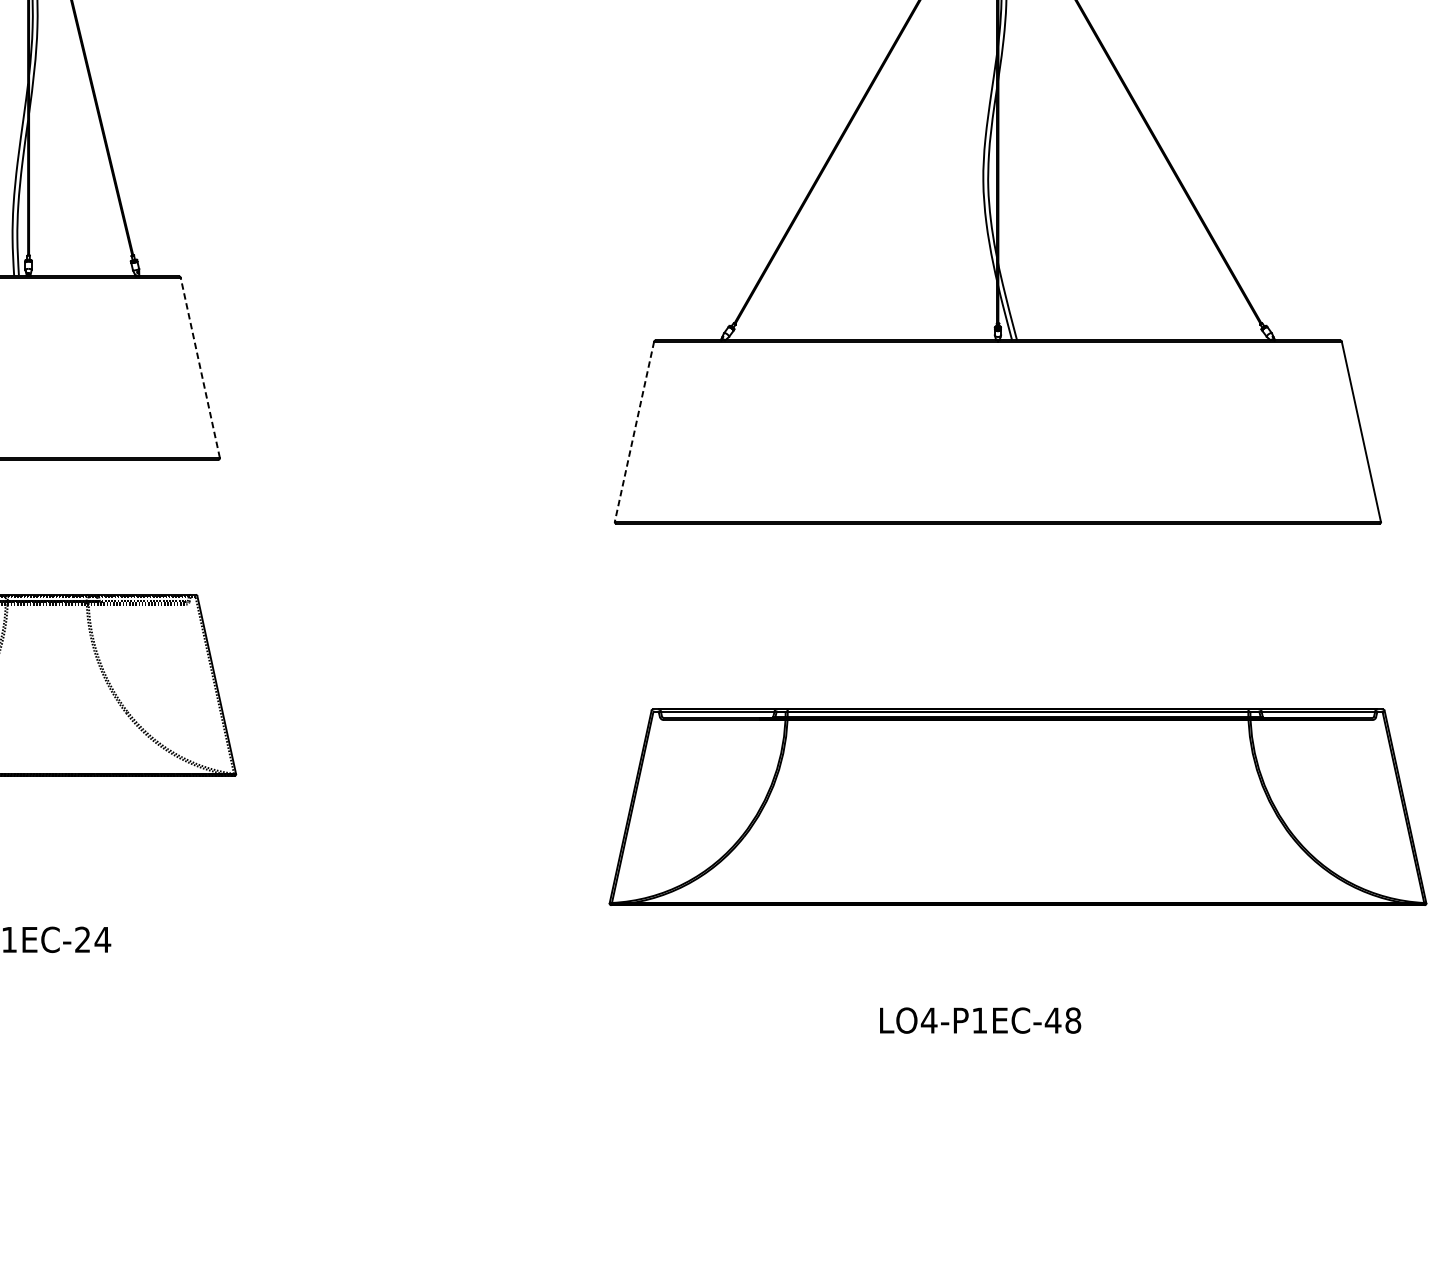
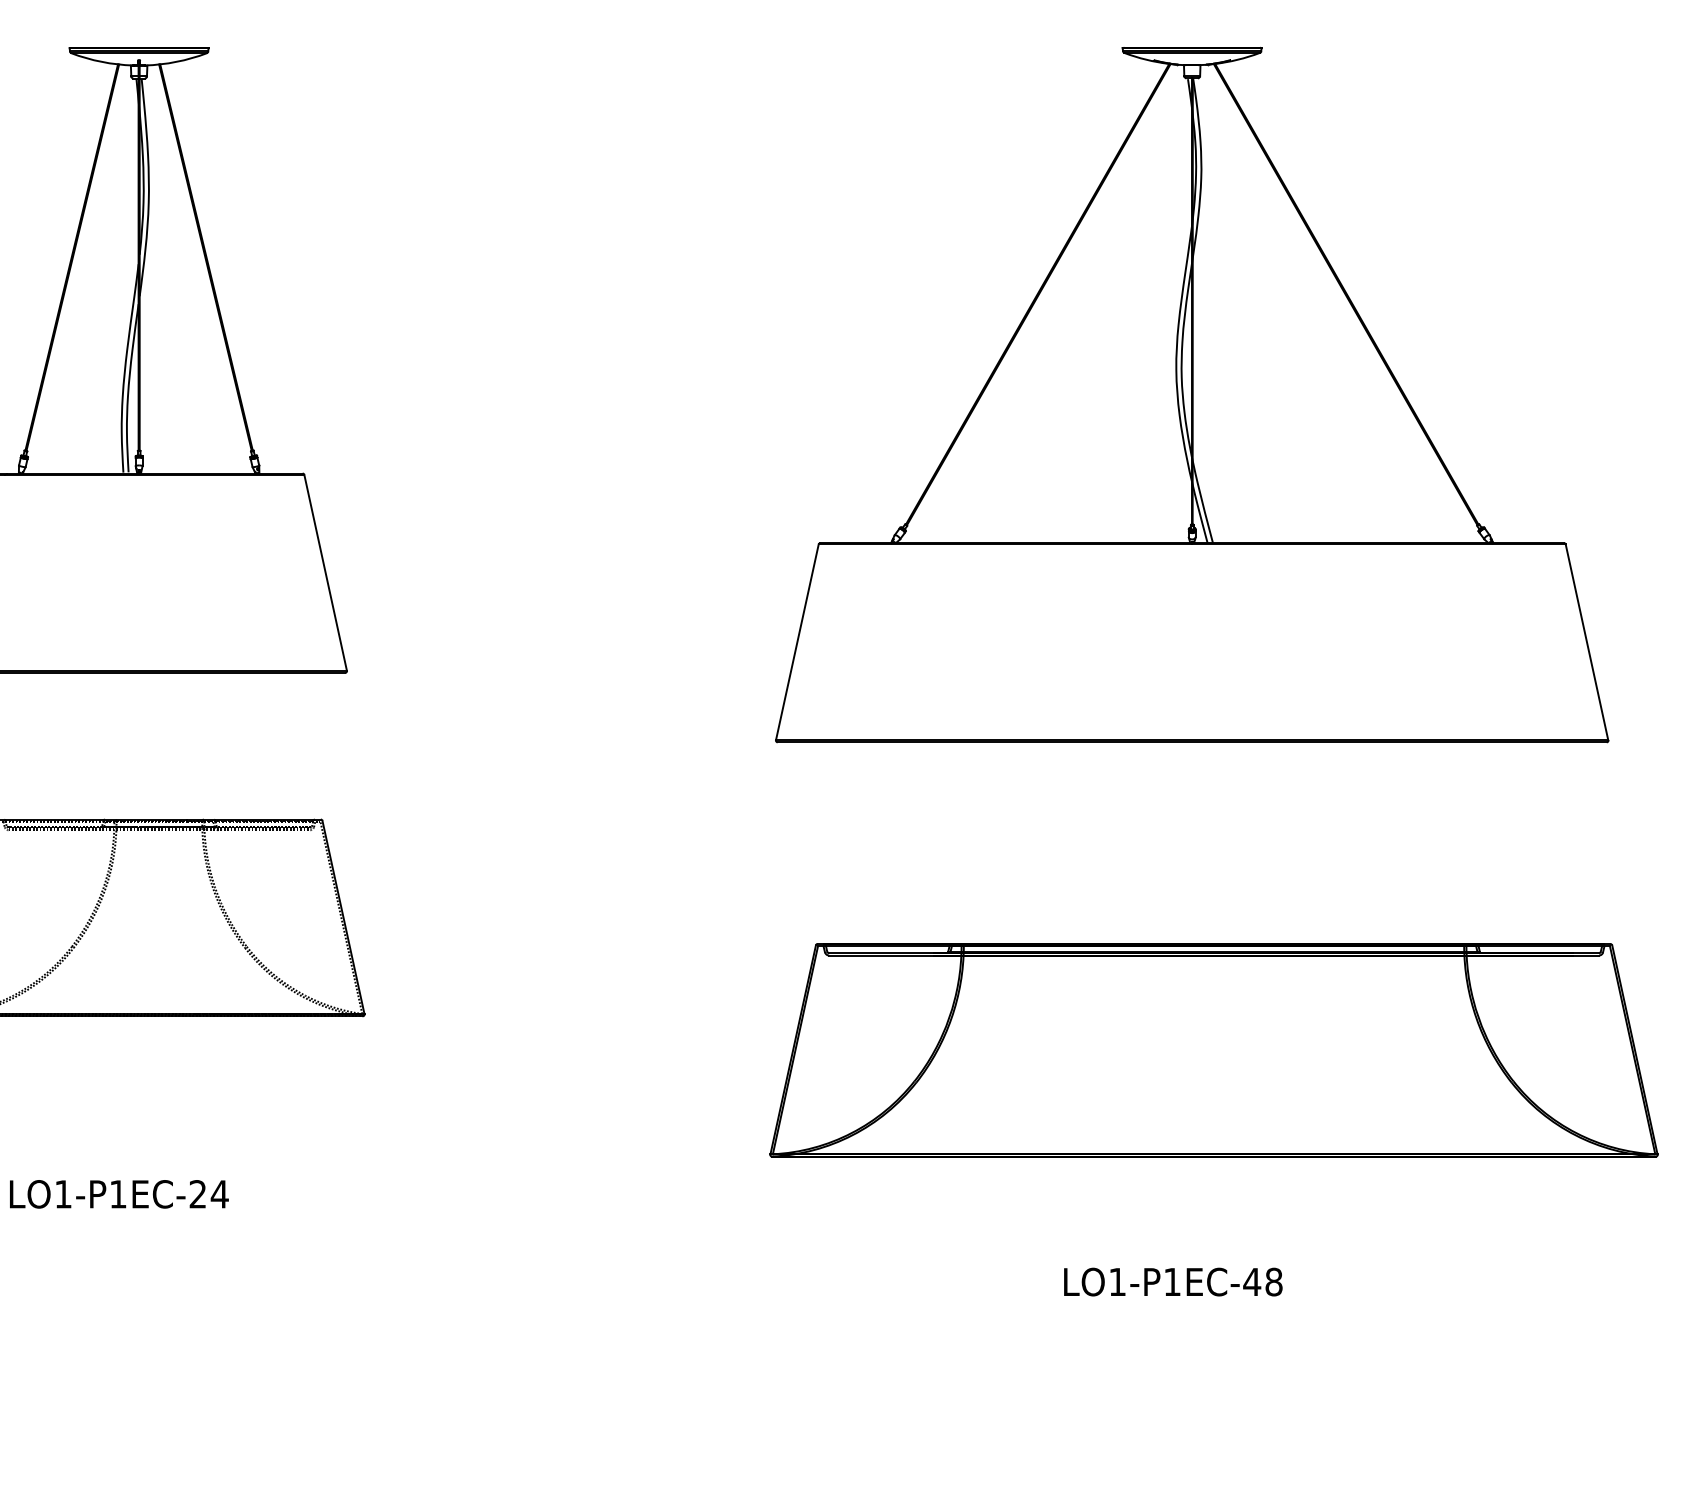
line: (200, 367) -> (325, 572), dashed -> solid
line: (634, 431) -> (797, 642), dashed -> solid
text: (929, 1020) -> (1117, 1281), LO4-P1EC-48 -> LO1-P1EC-48

